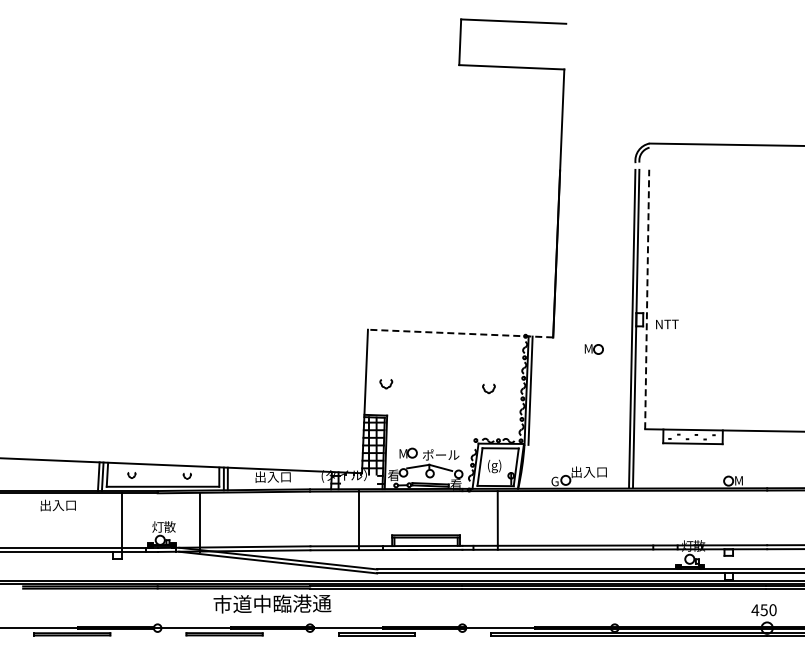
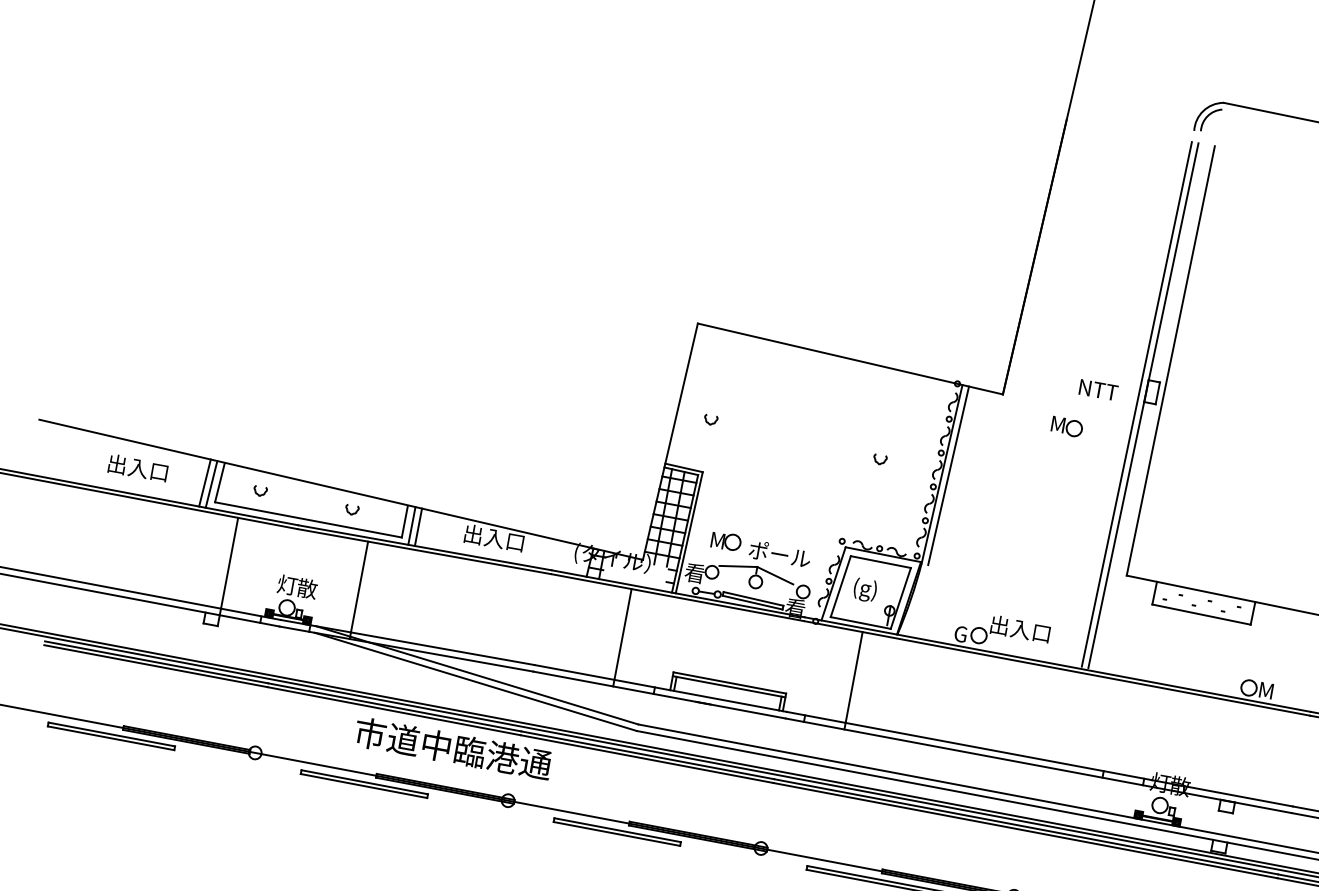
line: (647, 299) -> (1171, 361), dashed -> solid
text: (667, 324) -> (1098, 390), moved
line: (460, 333) -> (850, 358), dashed -> solid
part: (385, 384) -> (709, 419), size x0.62
part: (488, 388) -> (879, 458), size x0.62
text: (57, 505) -> (136, 468), moved

